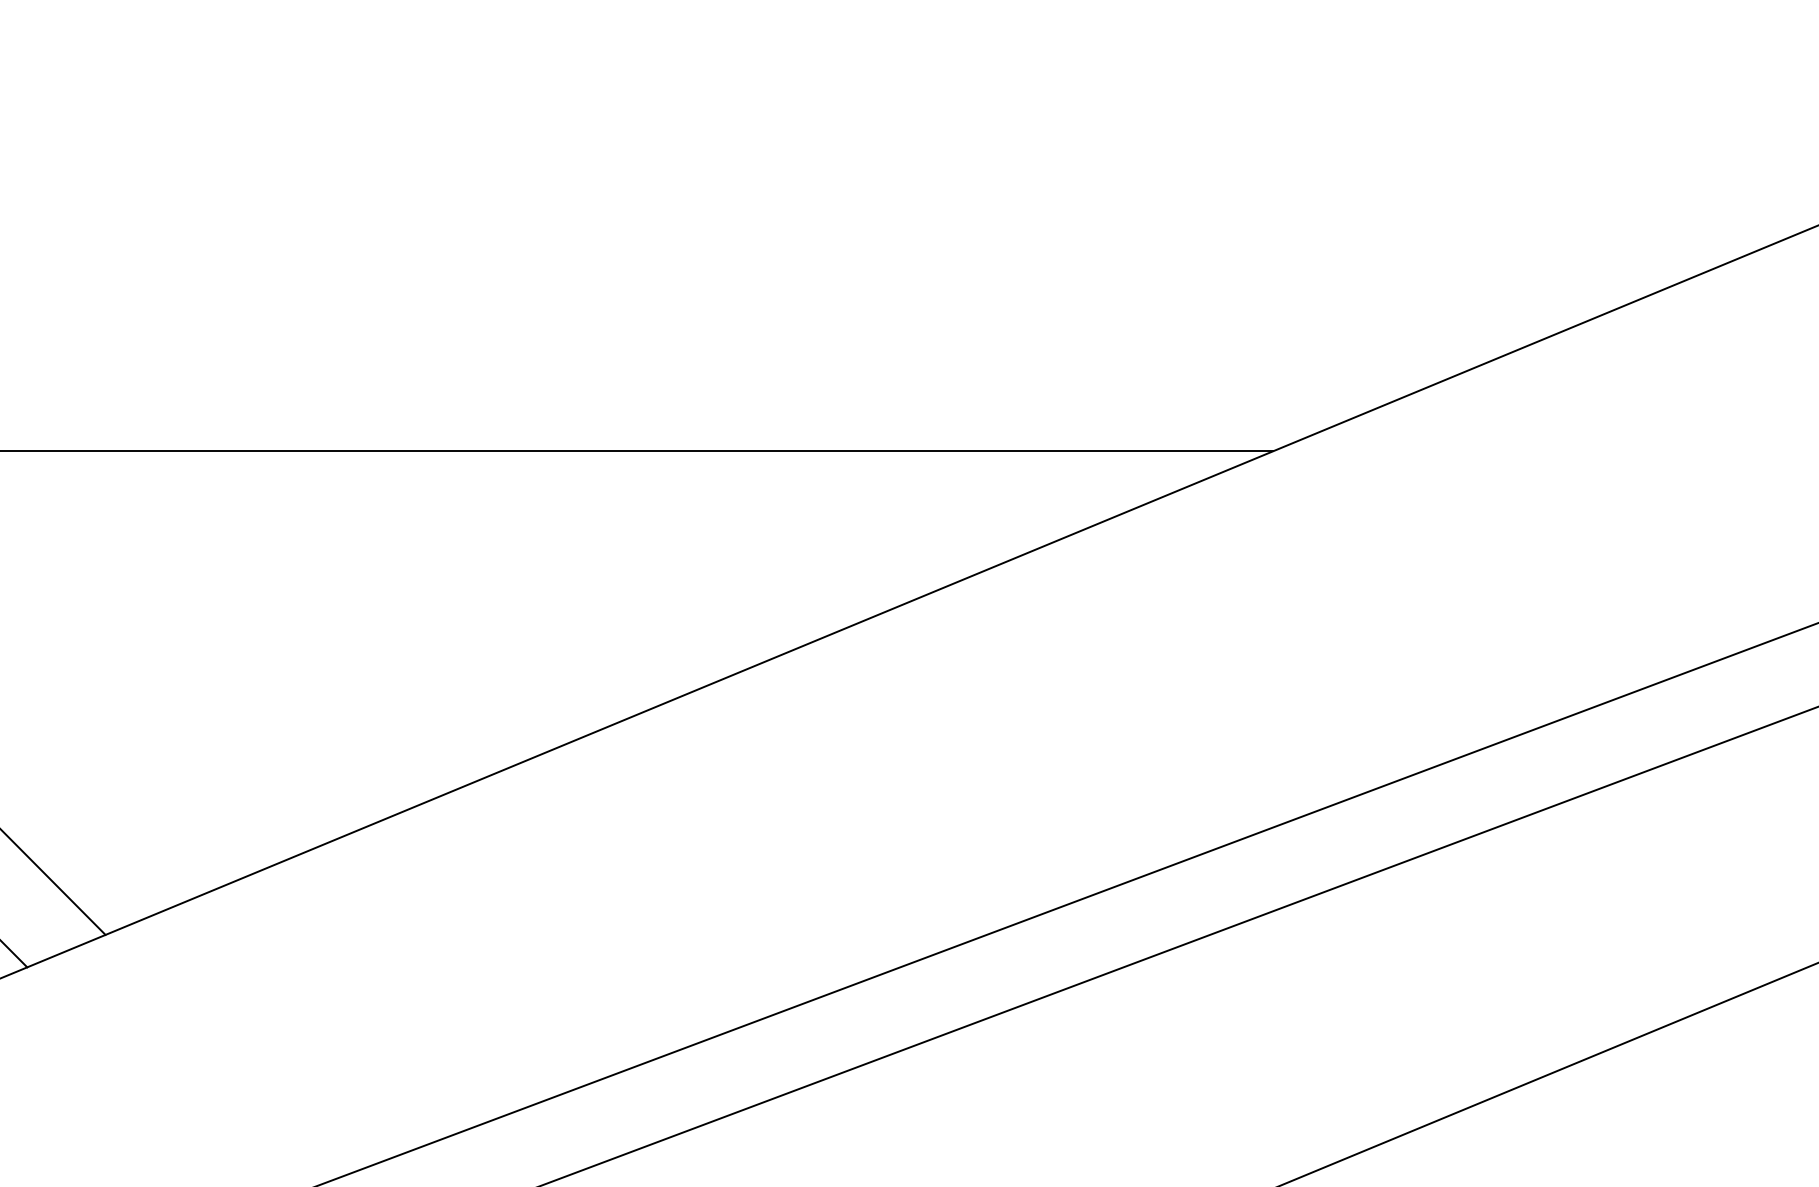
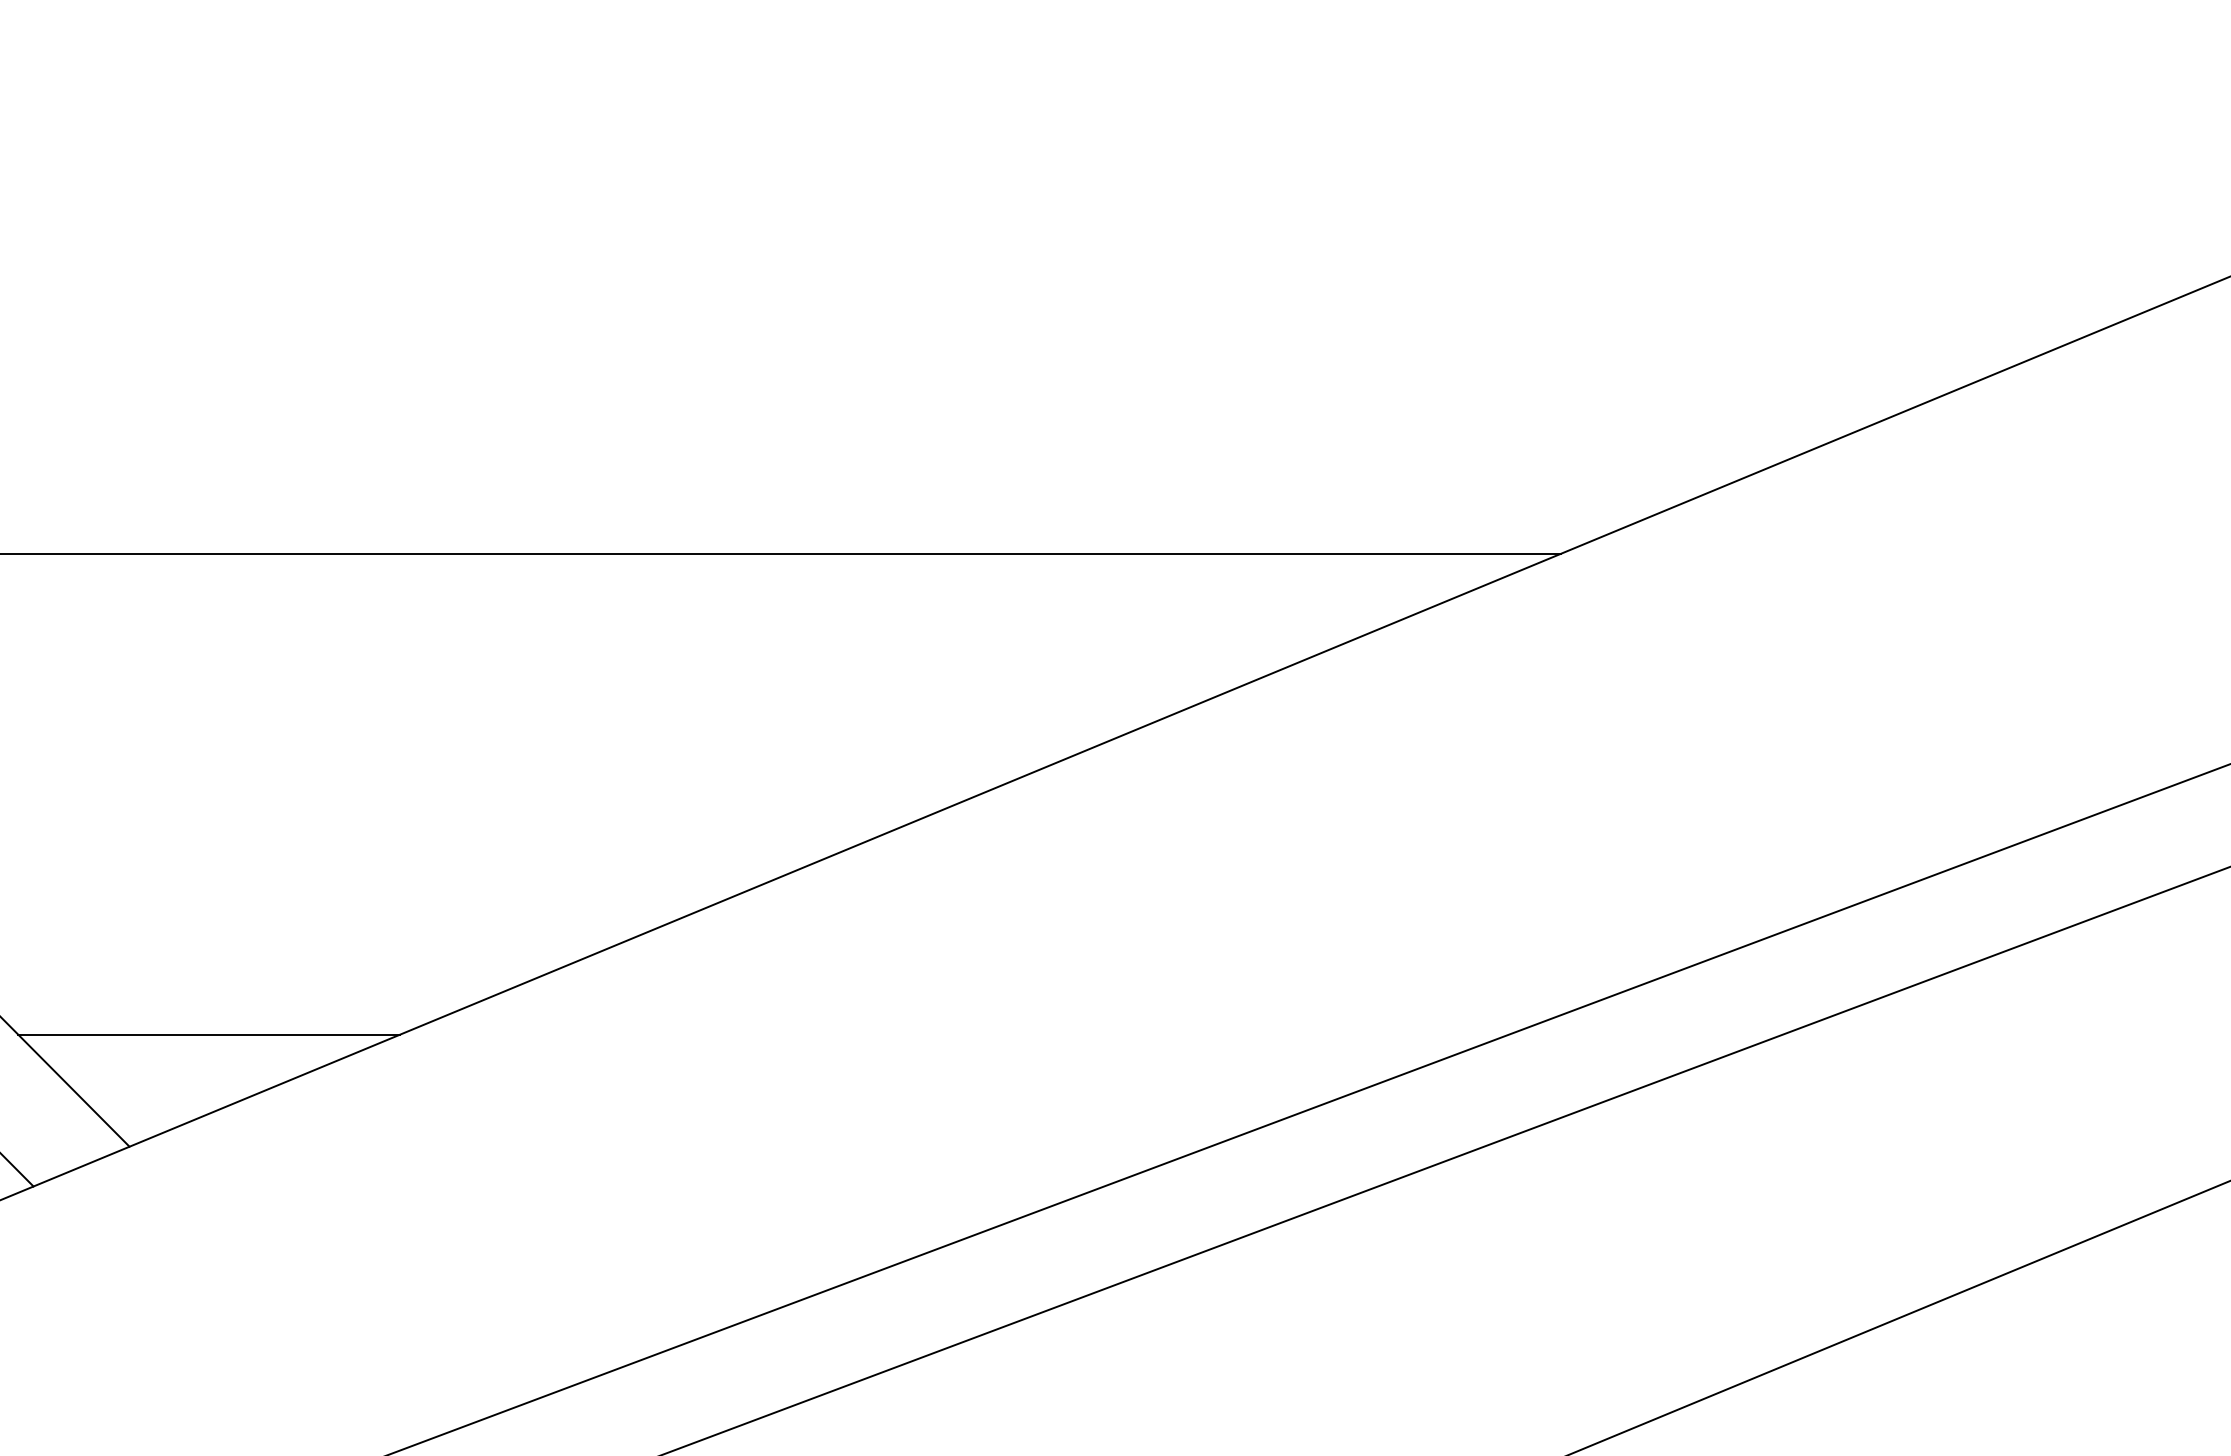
line: (170, 843) -> (209, 1034), added

